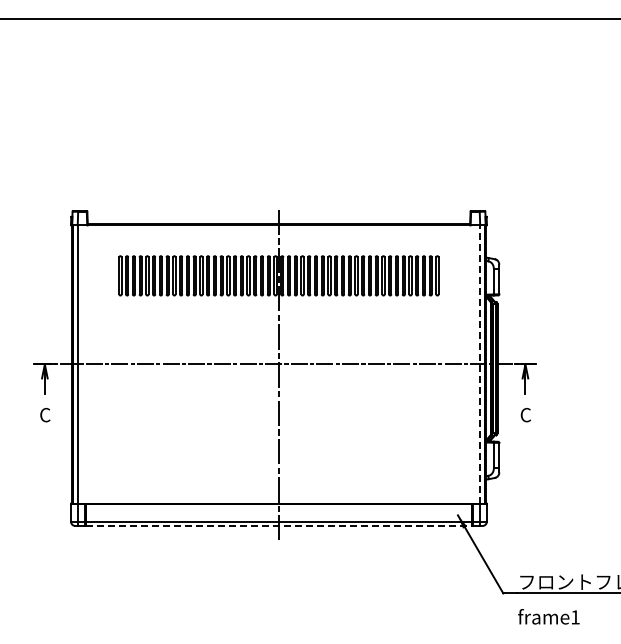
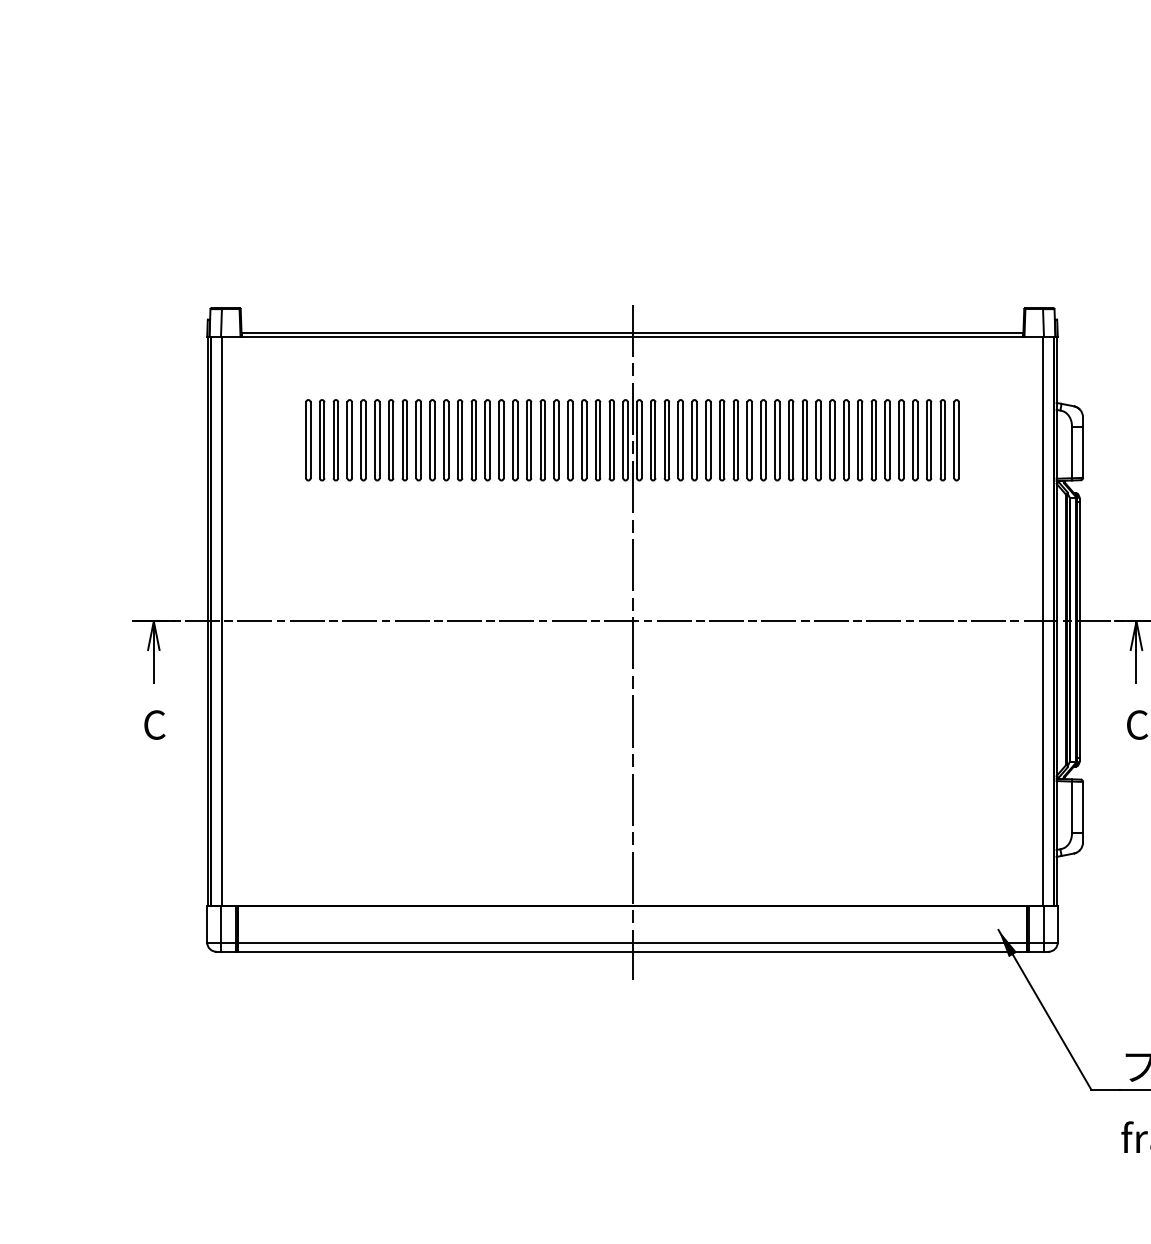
line: (479, 363) -> (1042, 619), dashed -> solid
line: (278, 526) -> (631, 952), dashed -> solid

